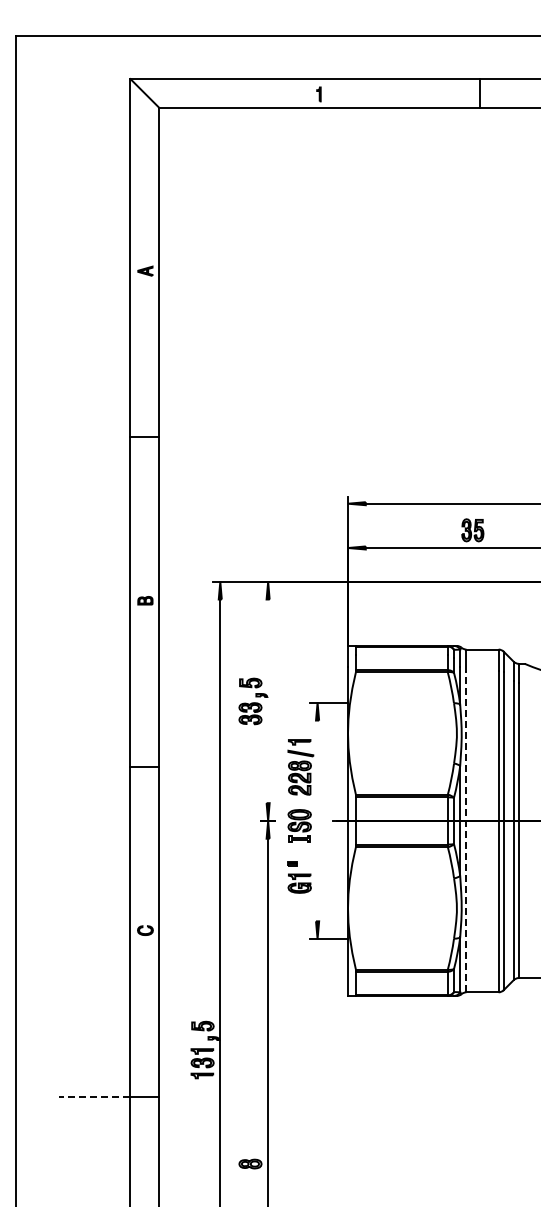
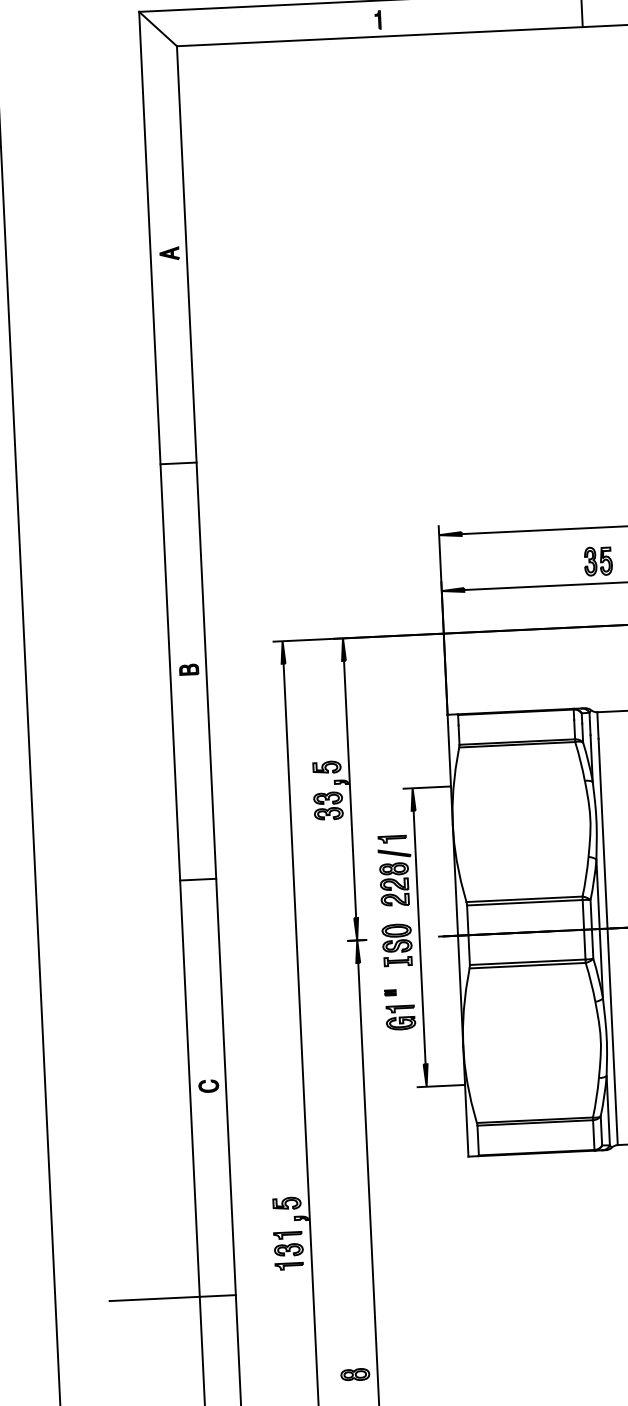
line: (268, 701) -> (350, 789), added
line: (317, 820) -> (419, 936), added
line: (466, 831) -> (608, 941), dashed -> solid
line: (94, 1096) -> (154, 1298), dashed -> solid

